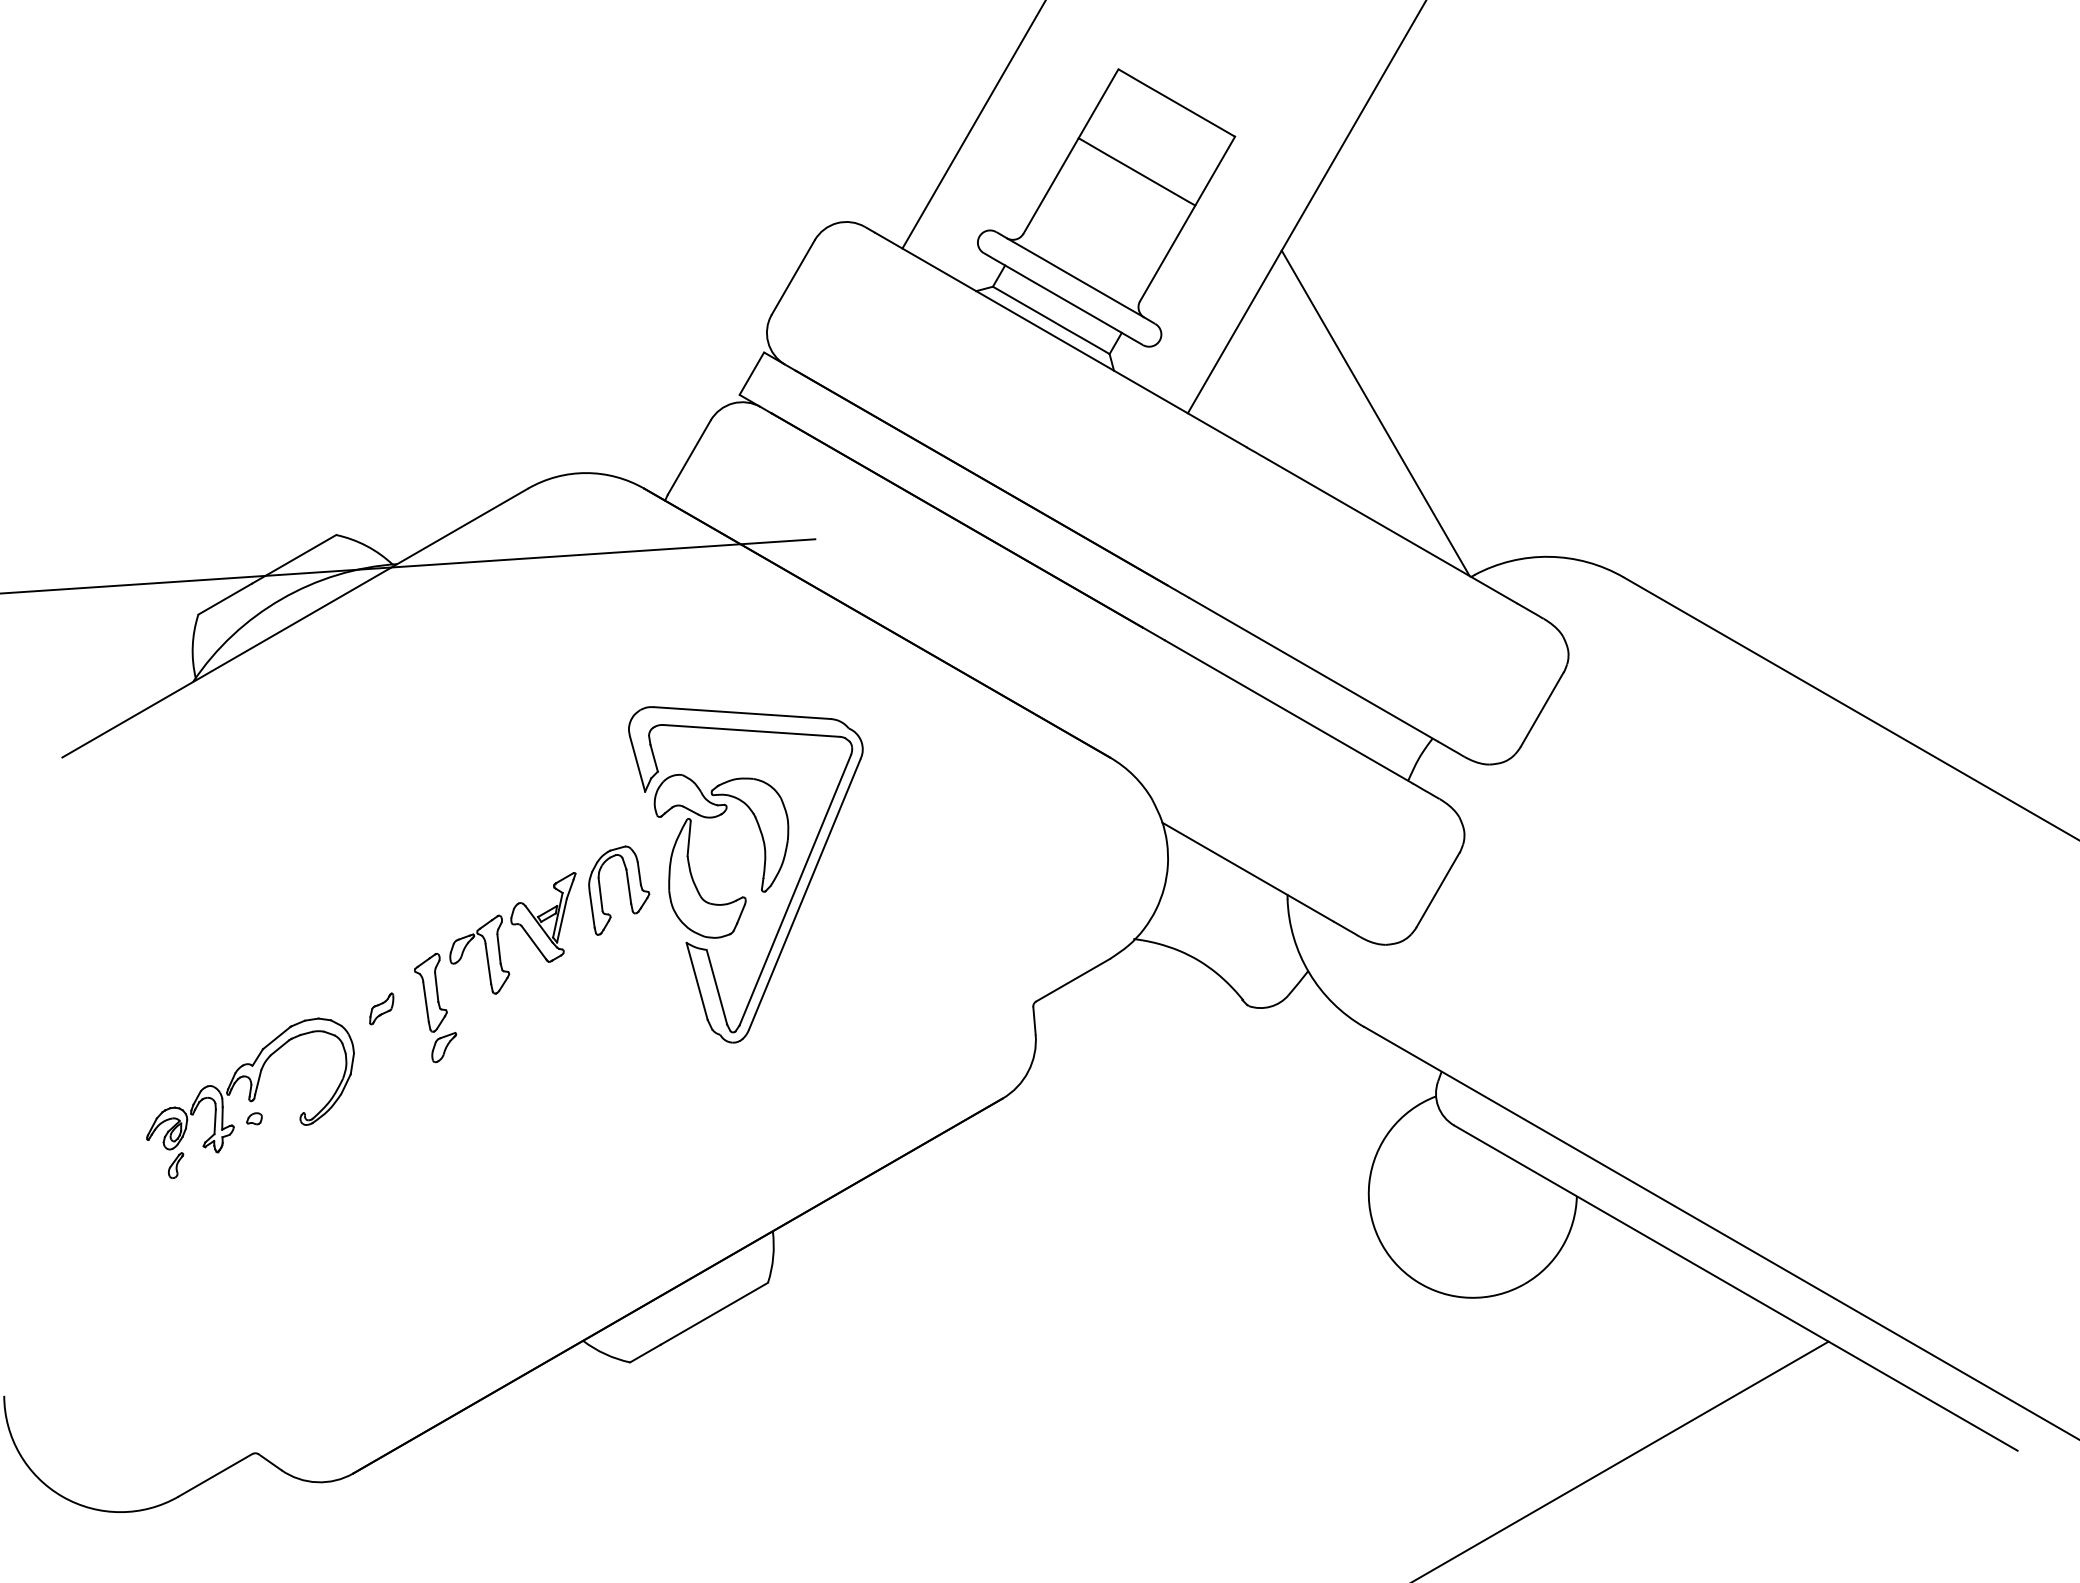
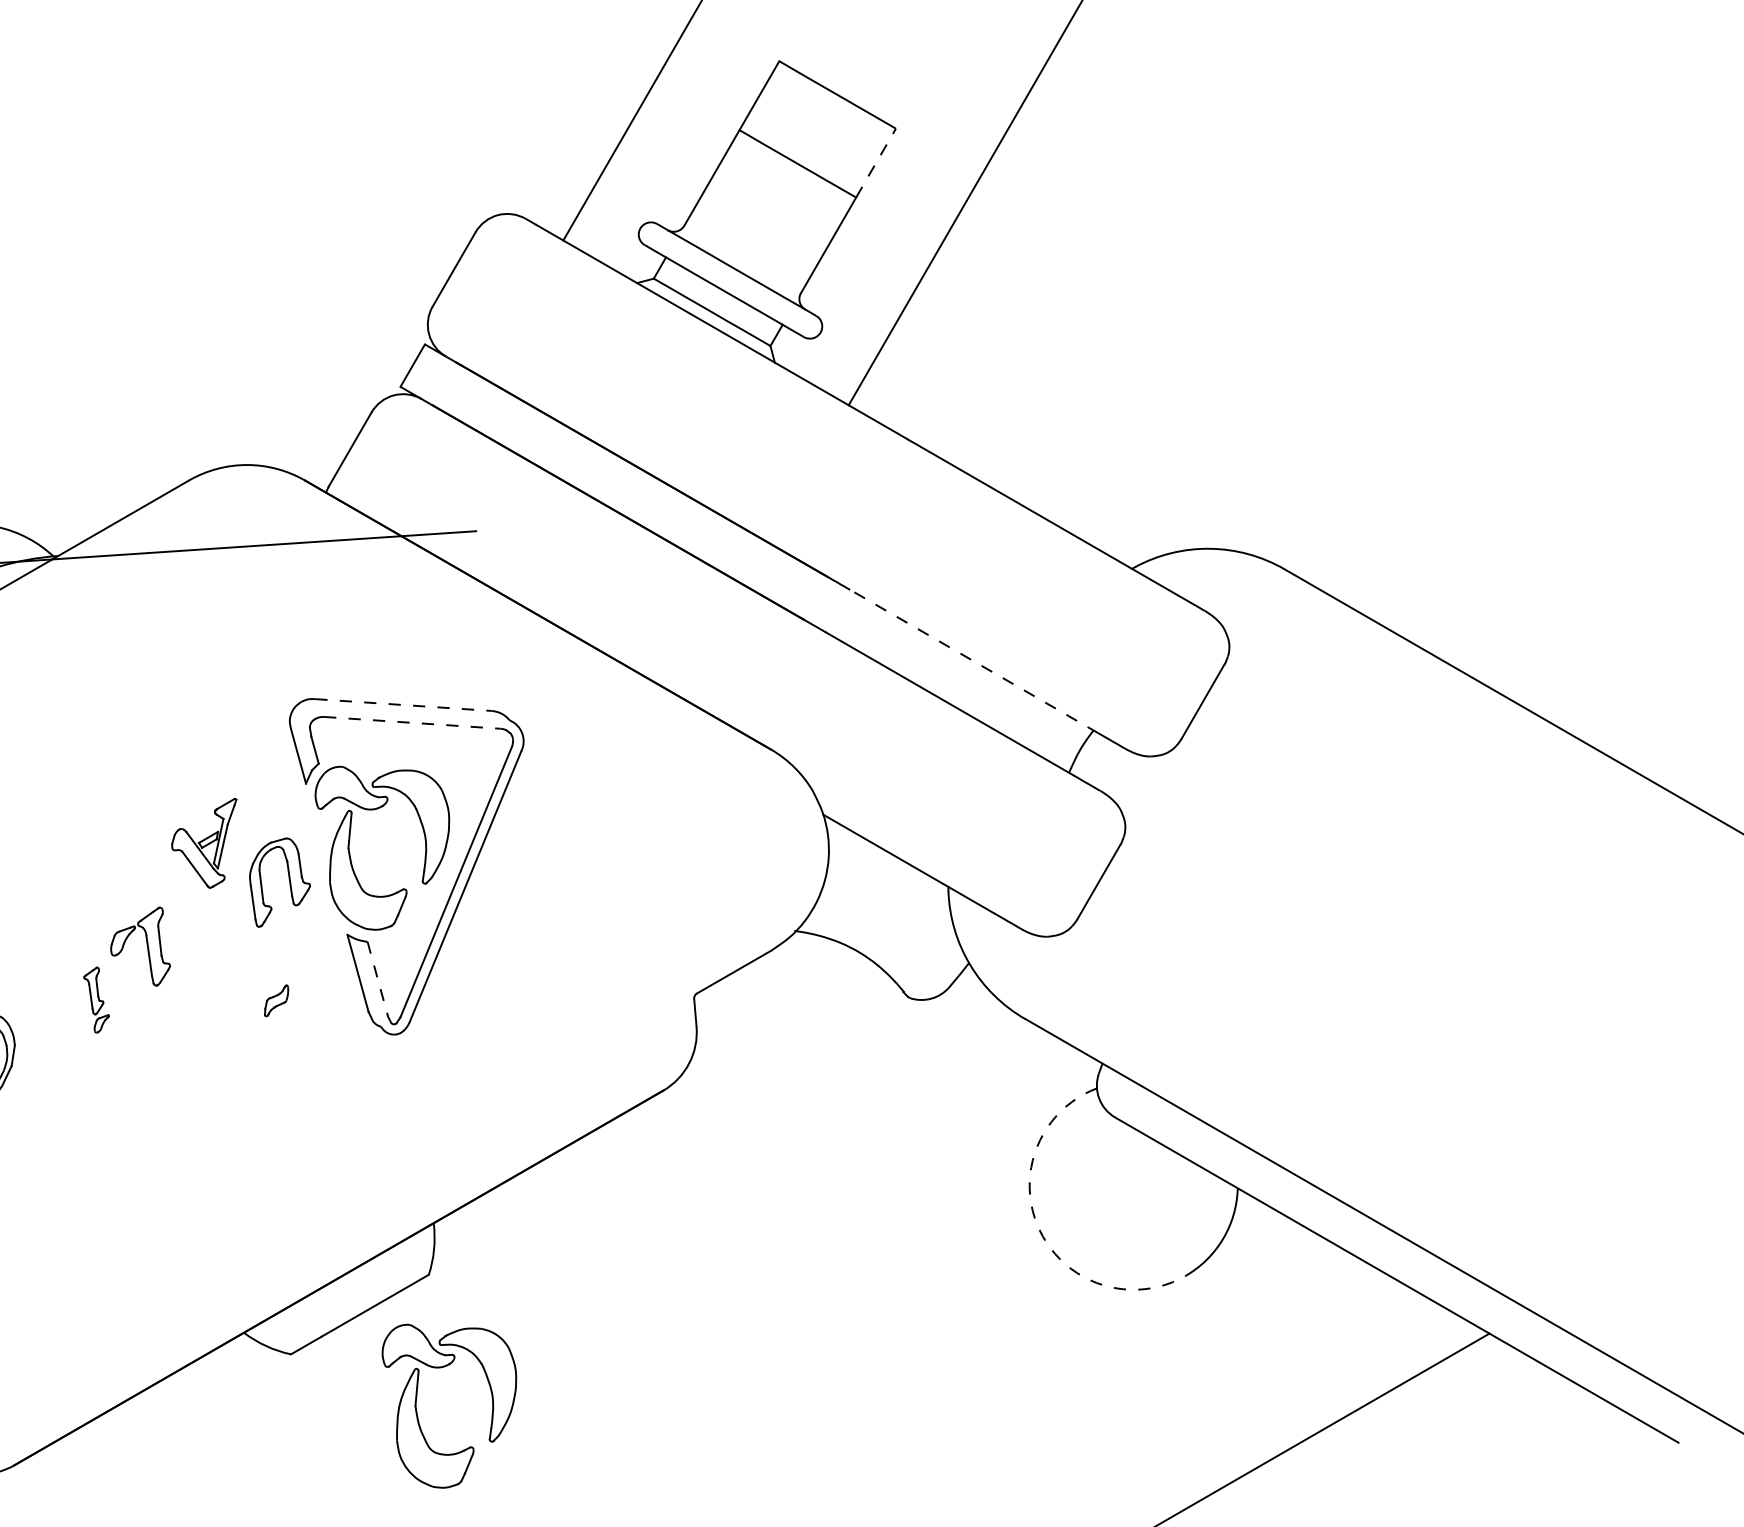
line: (1215, 171) -> (876, 163), solid -> dashed
line: (1375, 413) -> (1036, 405), removed
line: (1312, 669) -> (973, 661), solid -> dashed
line: (743, 713) -> (404, 705), solid -> dashed
line: (751, 730) -> (412, 722), solid -> dashed
part: (543, 917) -> (204, 843), moved
line: (716, 987) -> (377, 979), solid -> dashed
part: (381, 1008) -> (276, 1000), moved
part: (435, 1008) -> (96, 1000), size x0.6
arc: (1378, 1238) -> (1039, 1230), solid -> dashed
part: (756, 1418) -> (417, 1410), added

